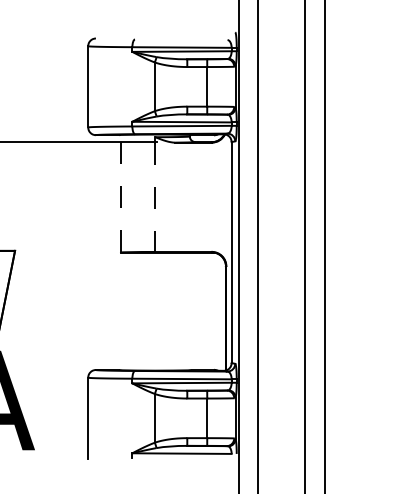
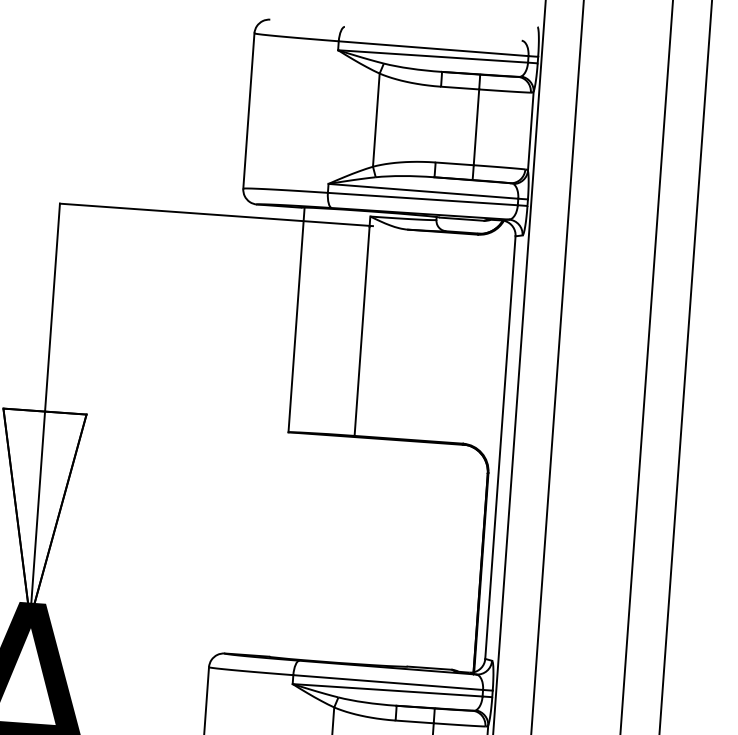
line: (120, 193) -> (295, 319), dashed -> solid
line: (155, 197) -> (362, 331), dashed -> solid

